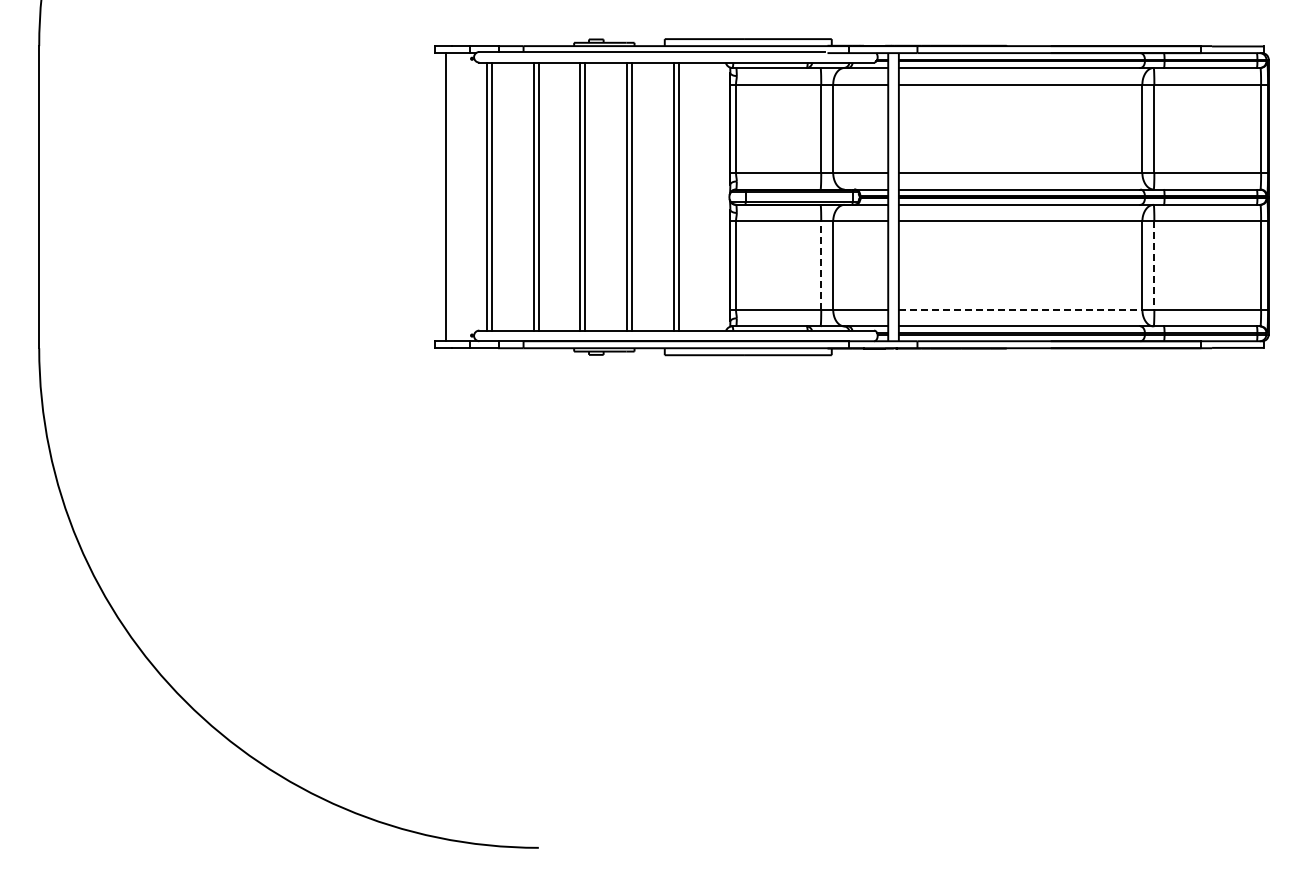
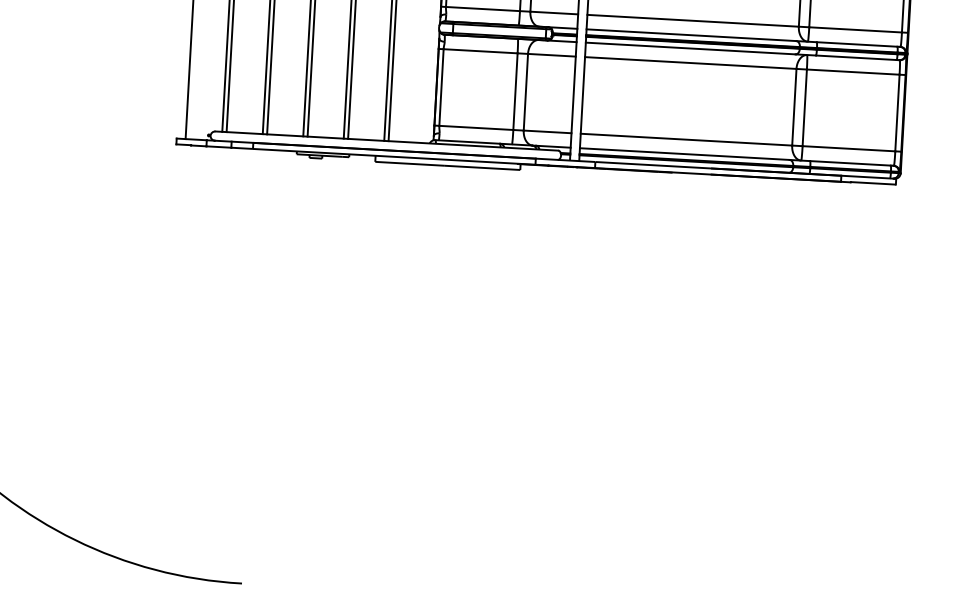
line: (821, 265) -> (515, 91), dashed -> solid
line: (1154, 266) -> (804, 108), dashed -> solid
line: (1020, 309) -> (686, 139), dashed -> solid

